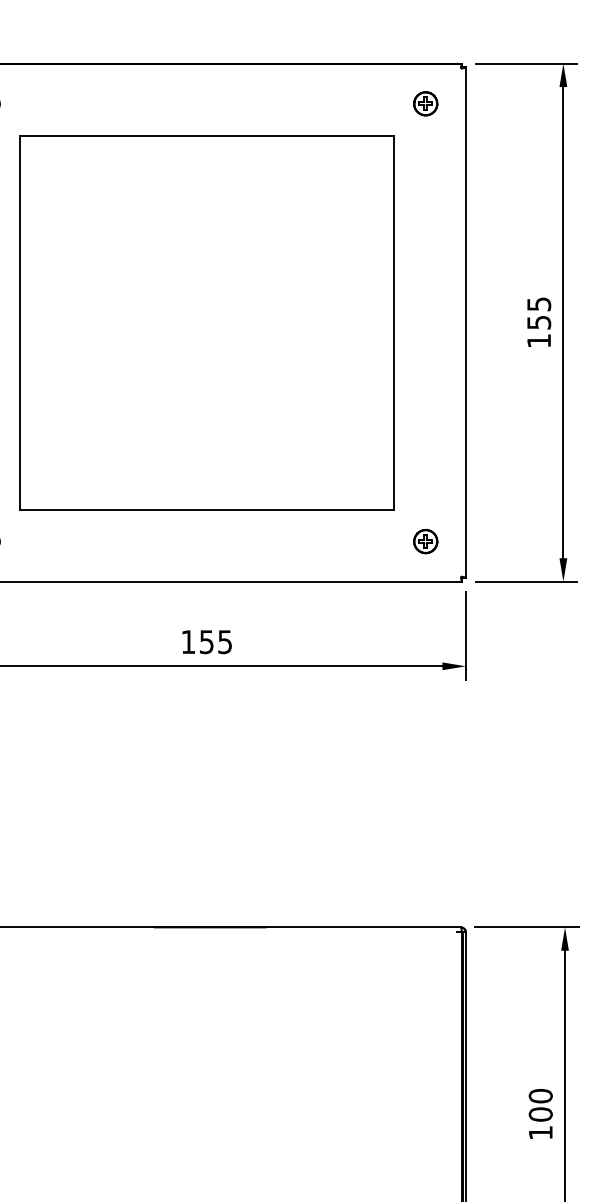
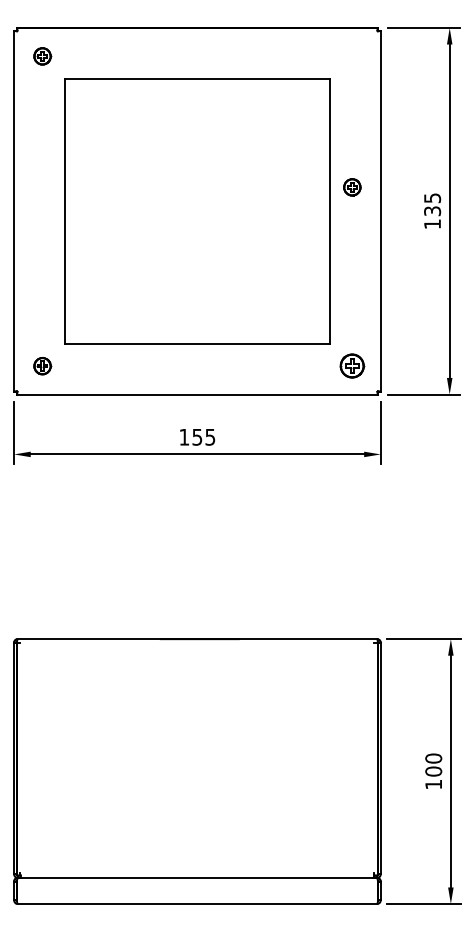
part: (426, 103) -> (352, 187), moved
text: (539, 321) -> (432, 210), 155 -> 135
part: (426, 542) -> (352, 366), size x1.4

